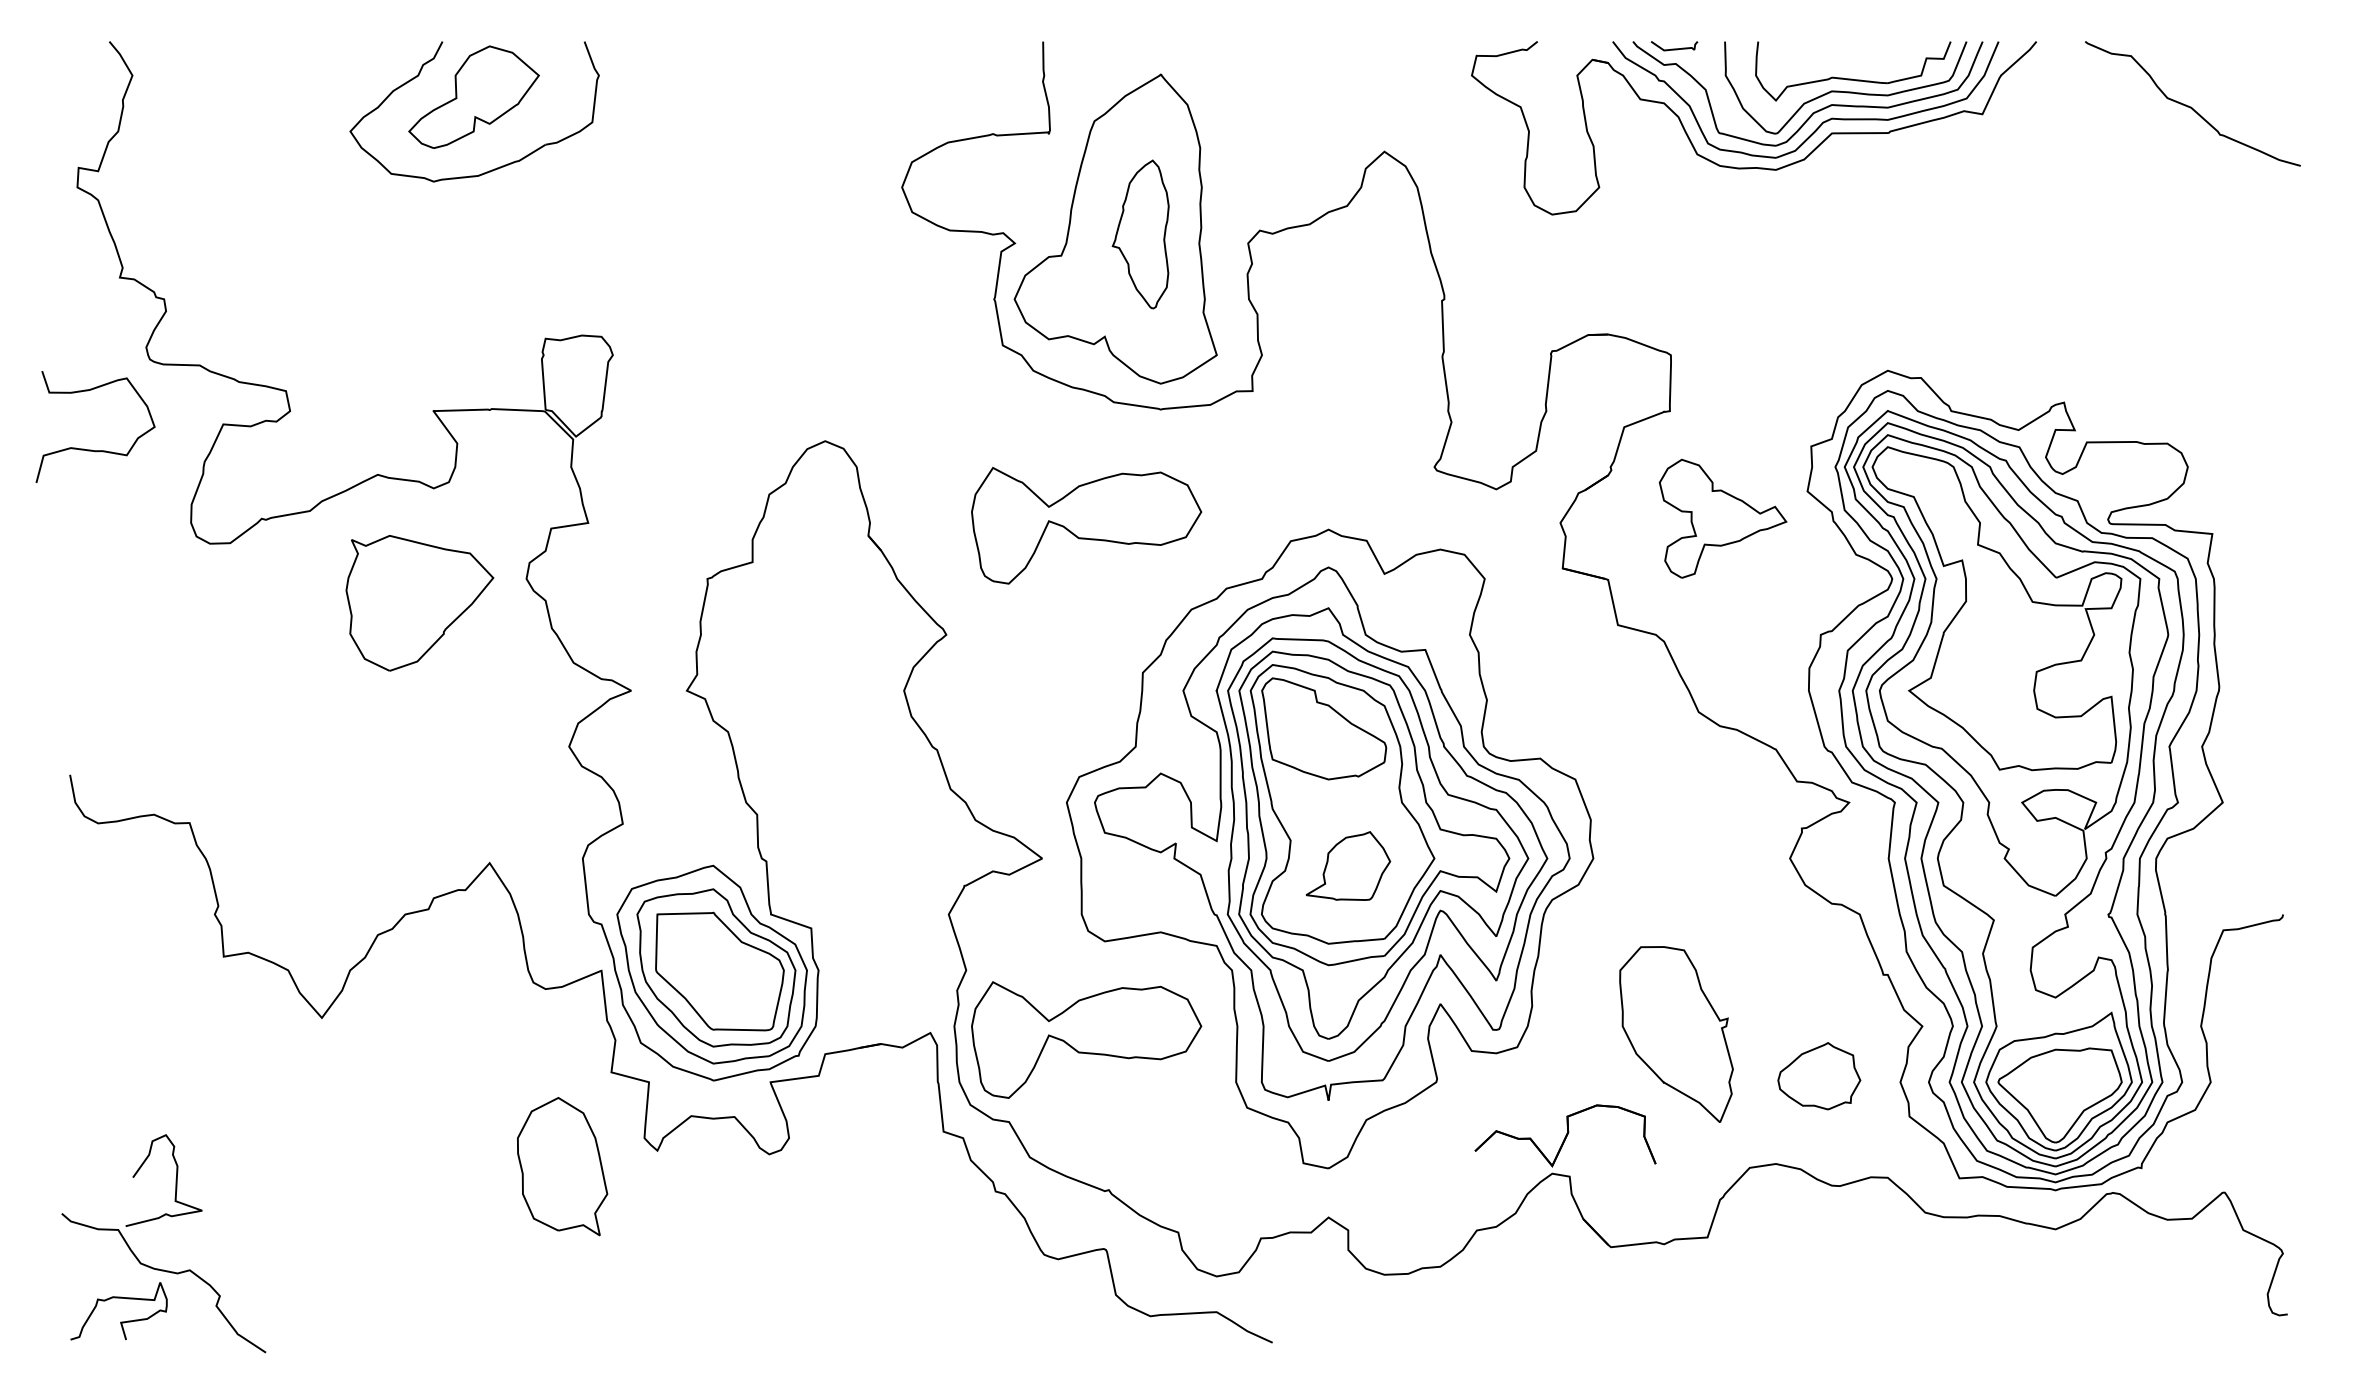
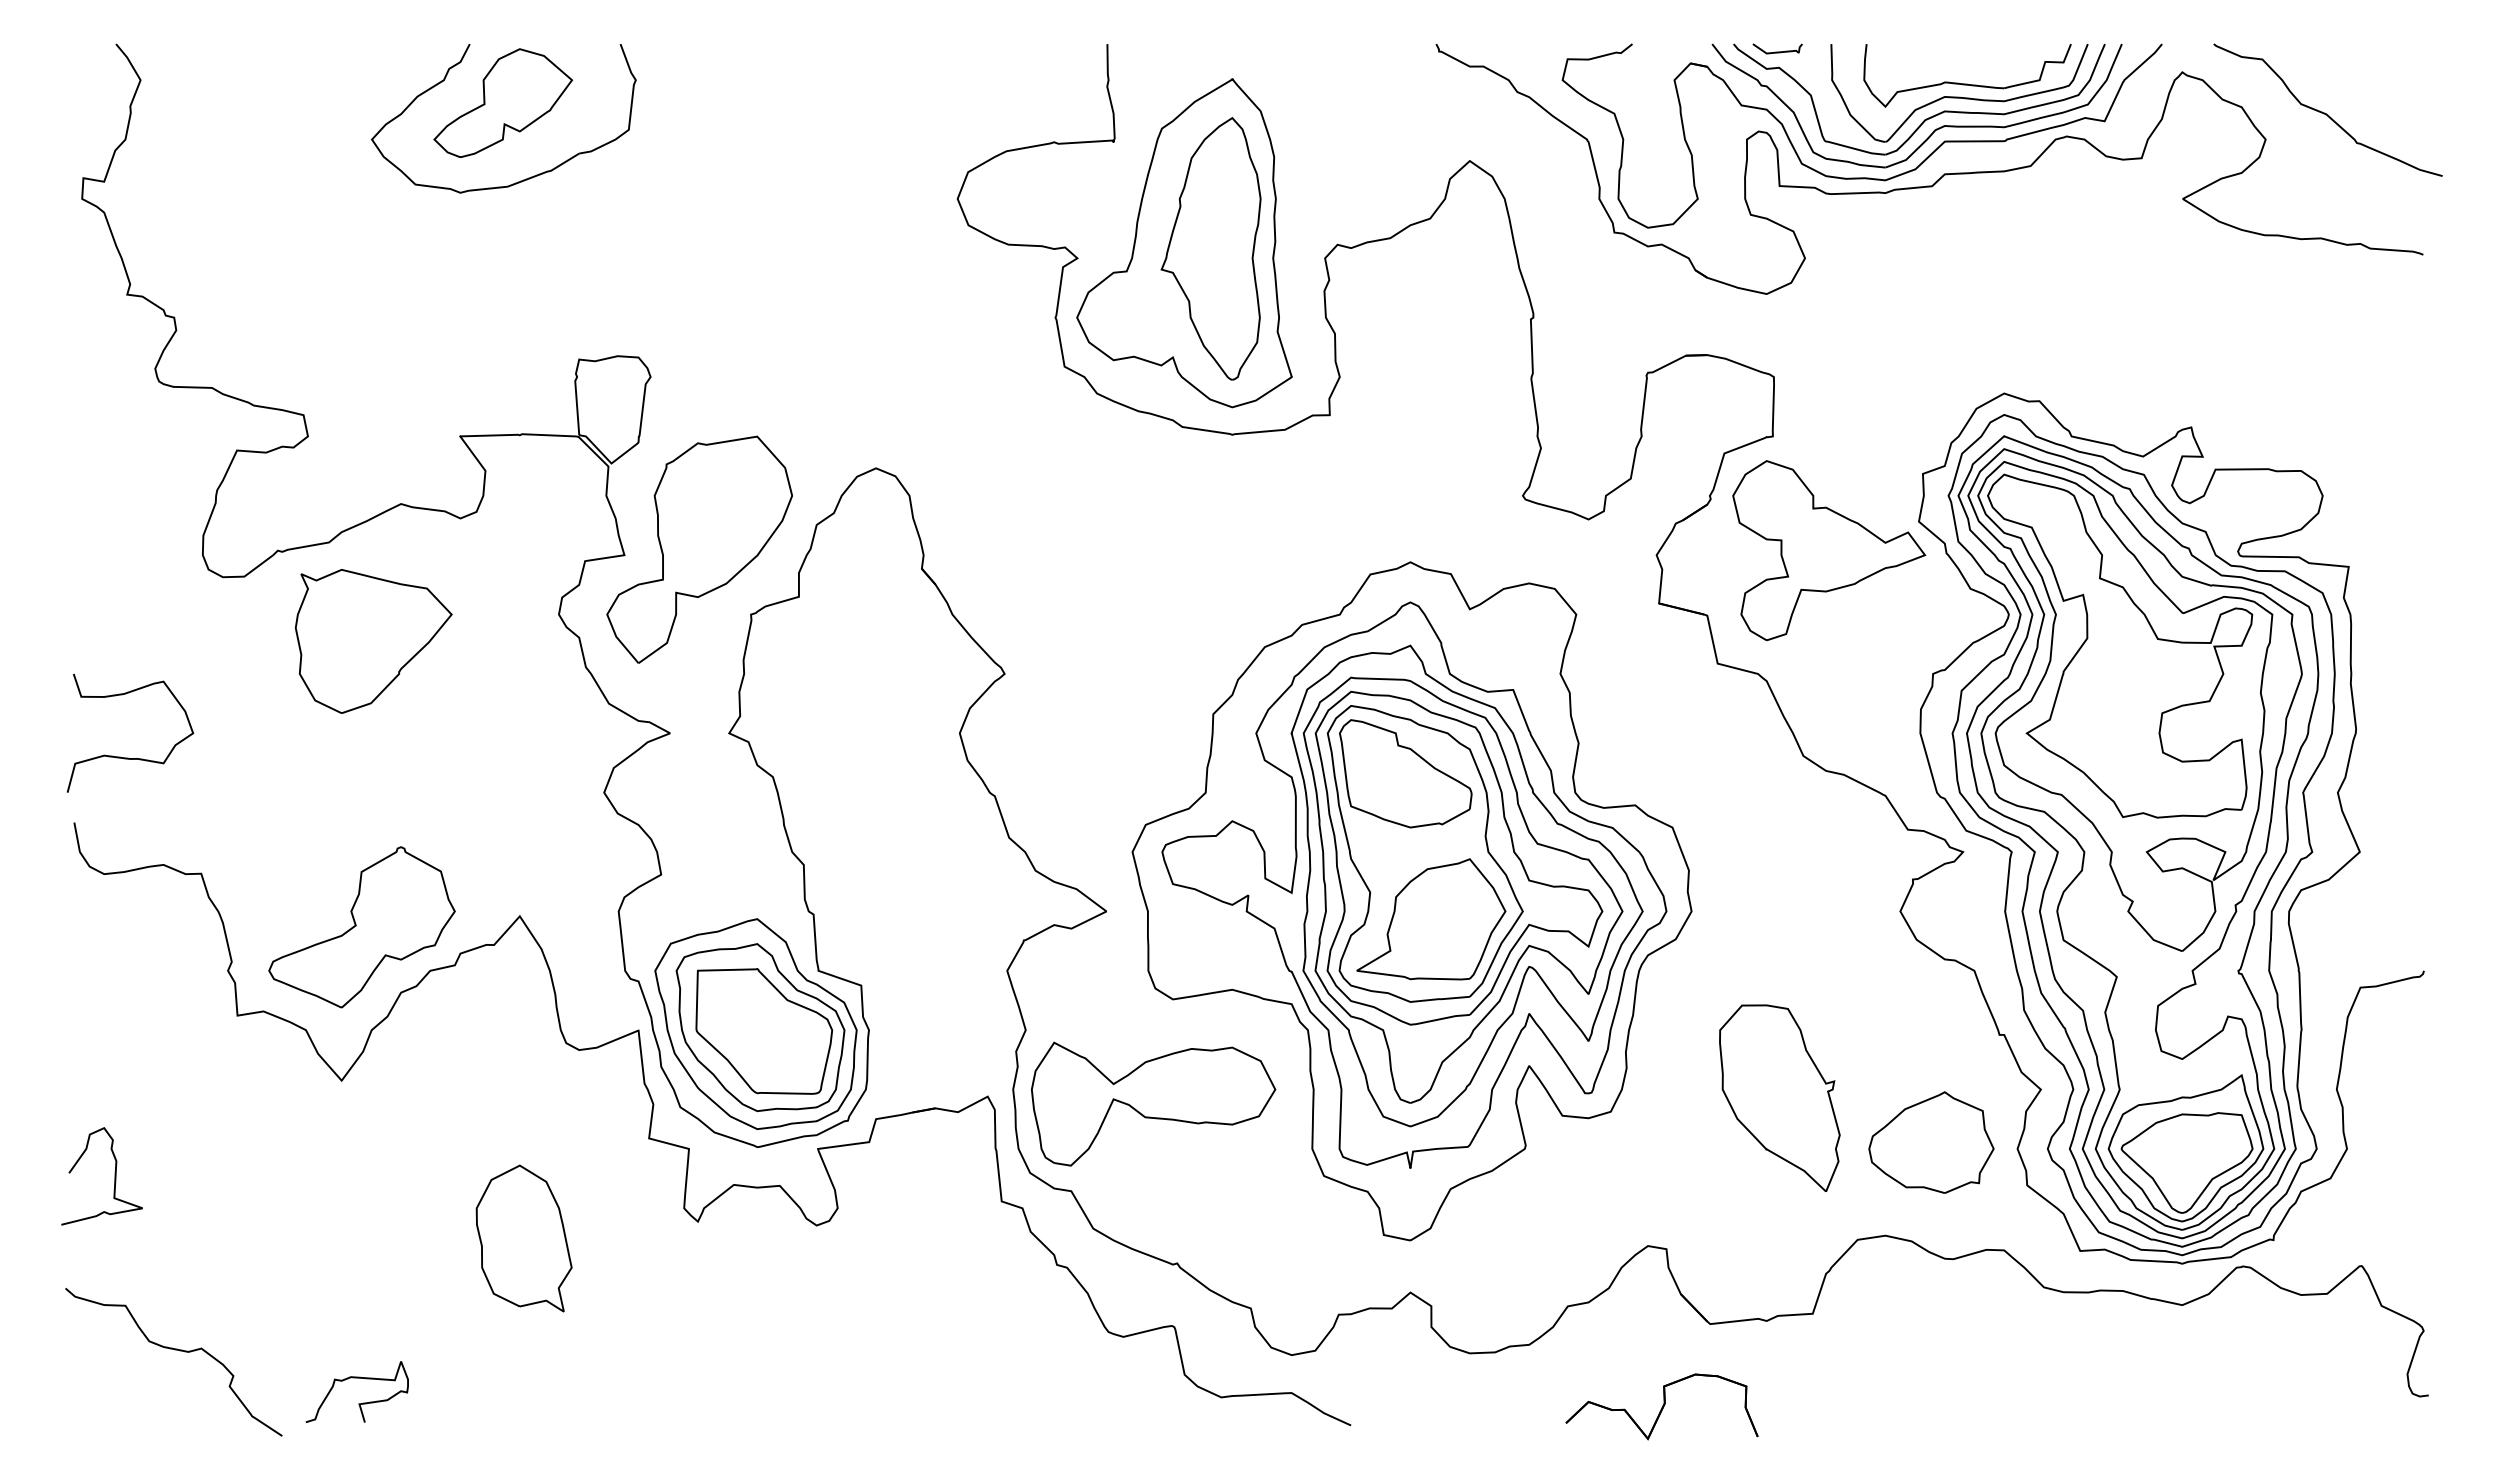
part: (1825, 168) -> (1938, 178), added
part: (1140, 234) -> (1210, 248), size x1.67
curve: (93, 449) -> (128, 757), moved
part: (658, 517) -> (699, 549), added
part: (1723, 518) -> (1829, 550), size x1.43
part: (1086, 525) -> (1153, 557), removed
part: (419, 603) -> (373, 641), moved
part: (1348, 866) -> (1431, 919), size x1.67
part: (340, 873) -> (361, 927), added
part: (1819, 1076) -> (1931, 1142), size x1.43
part: (1565, 1135) -> (1661, 1406), moved
part: (561, 1166) -> (523, 1238), moved
curve: (175, 1180) -> (114, 1176), moved
curve: (120, 1322) -> (358, 1403), moved

